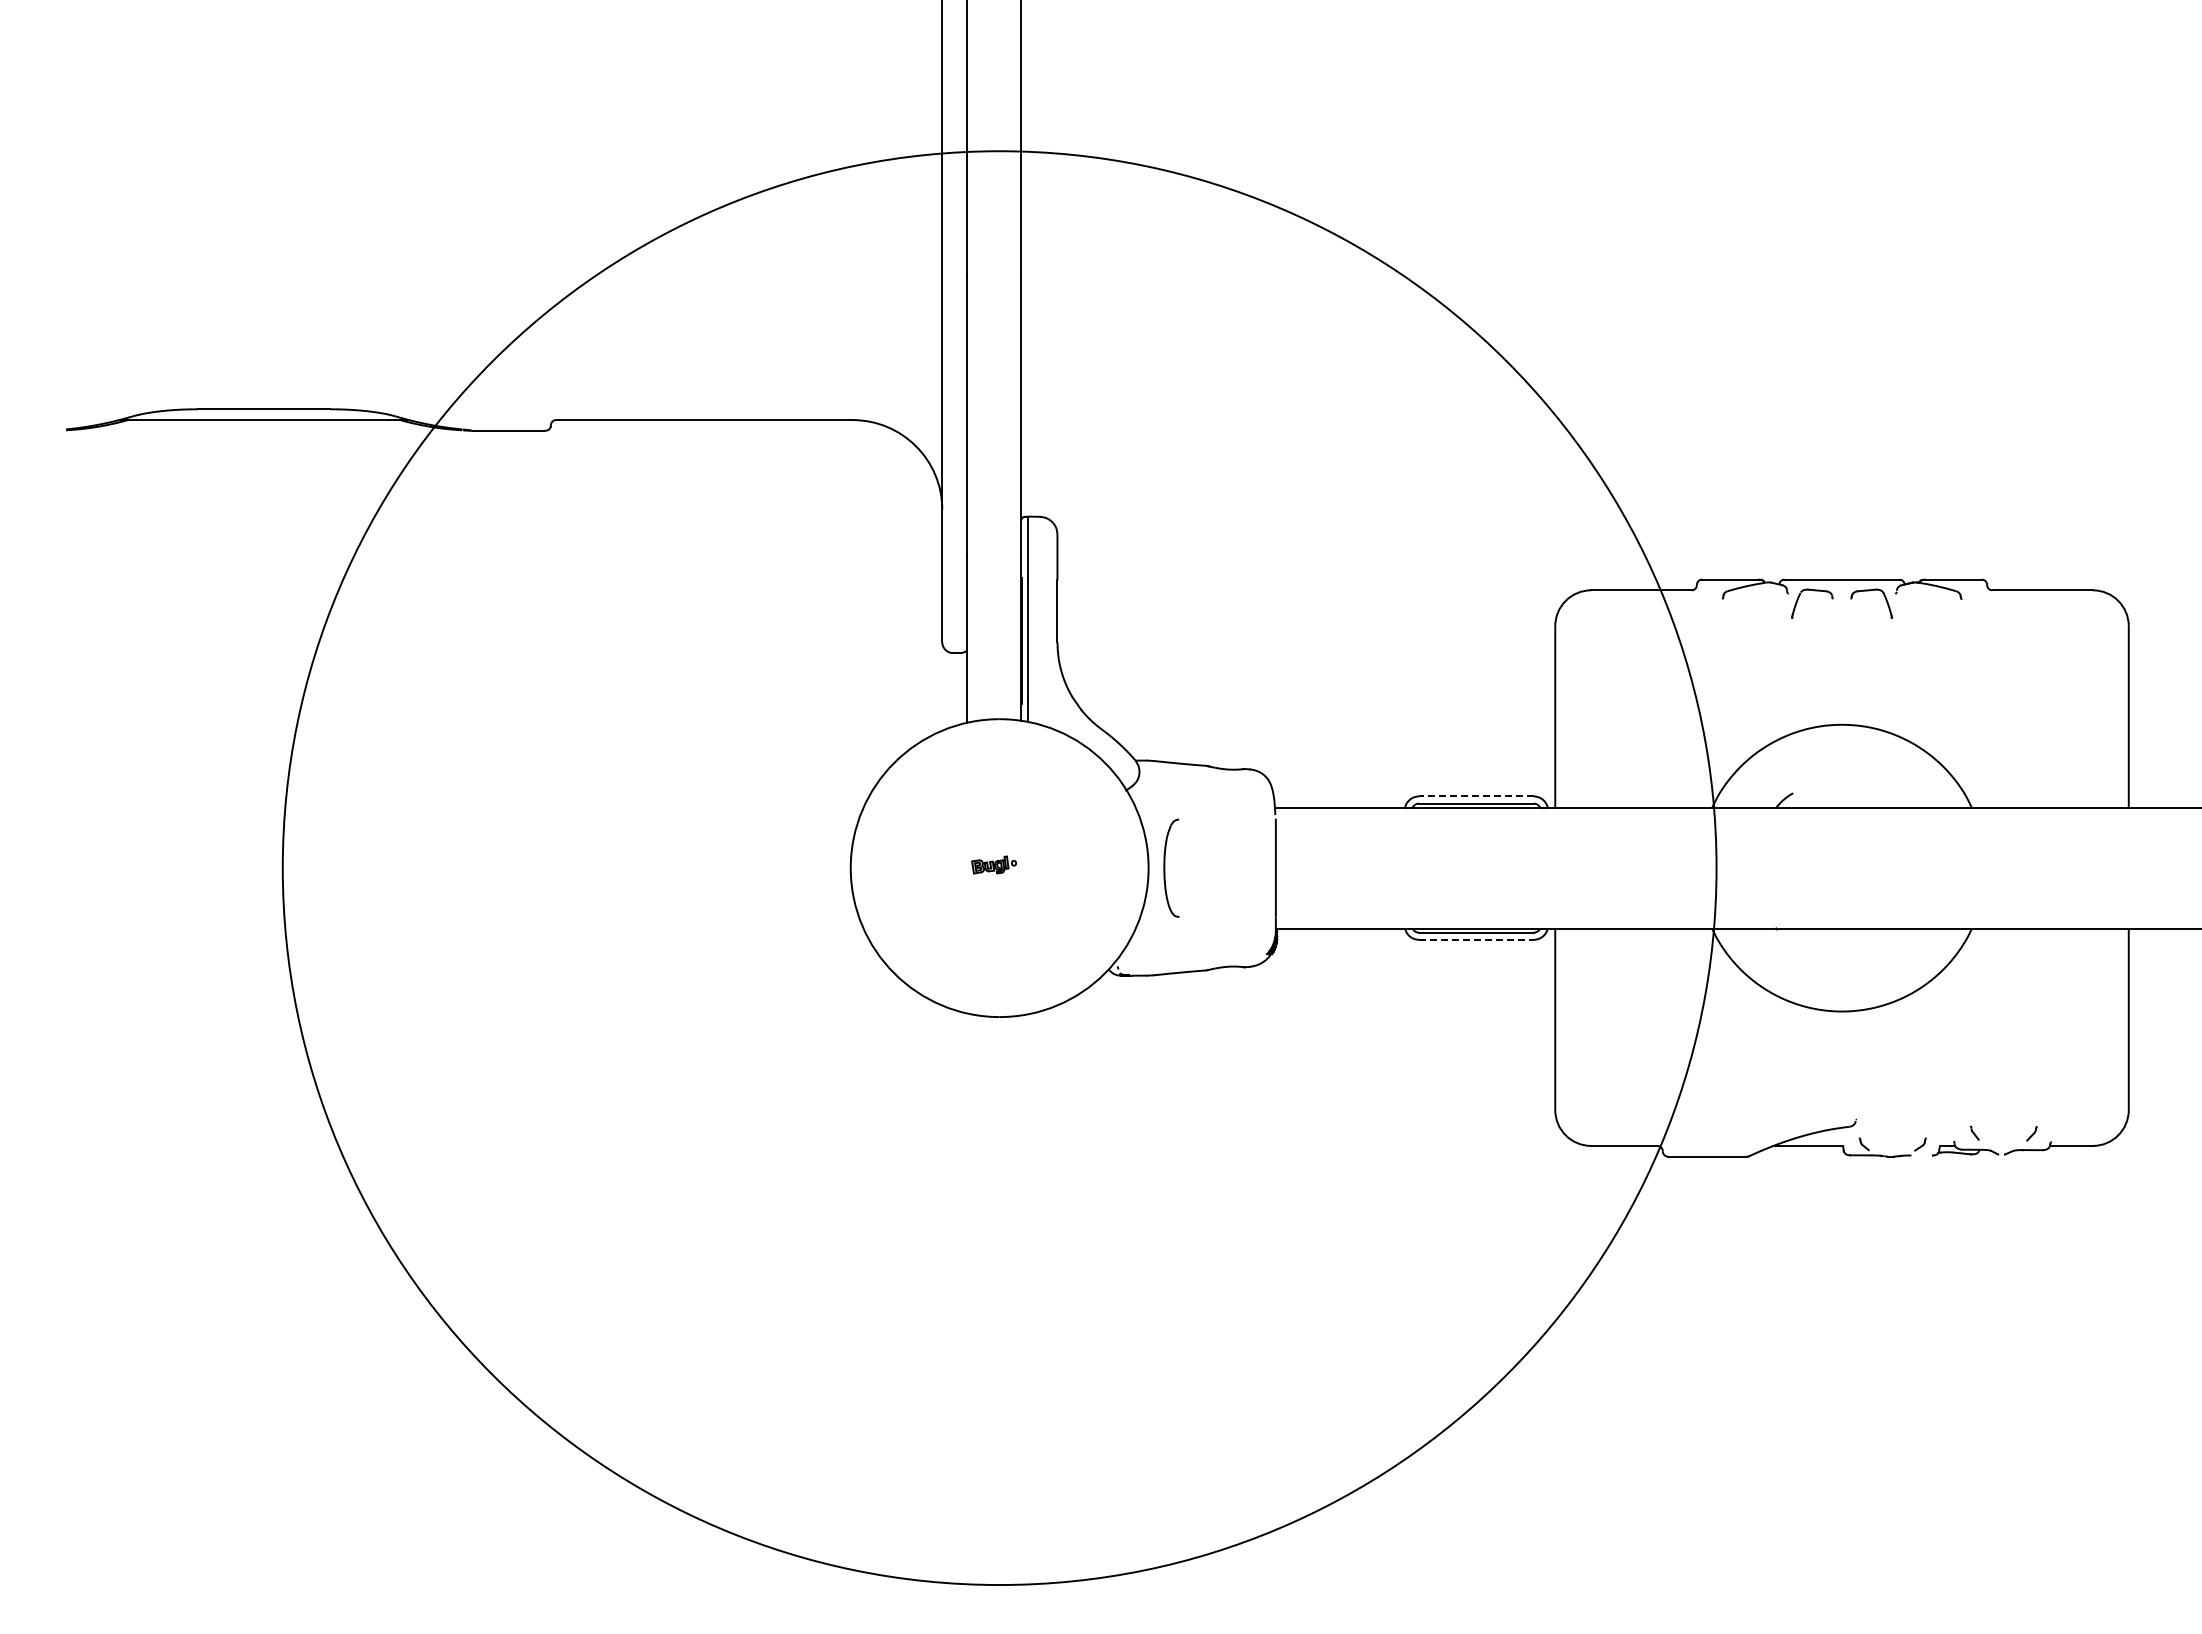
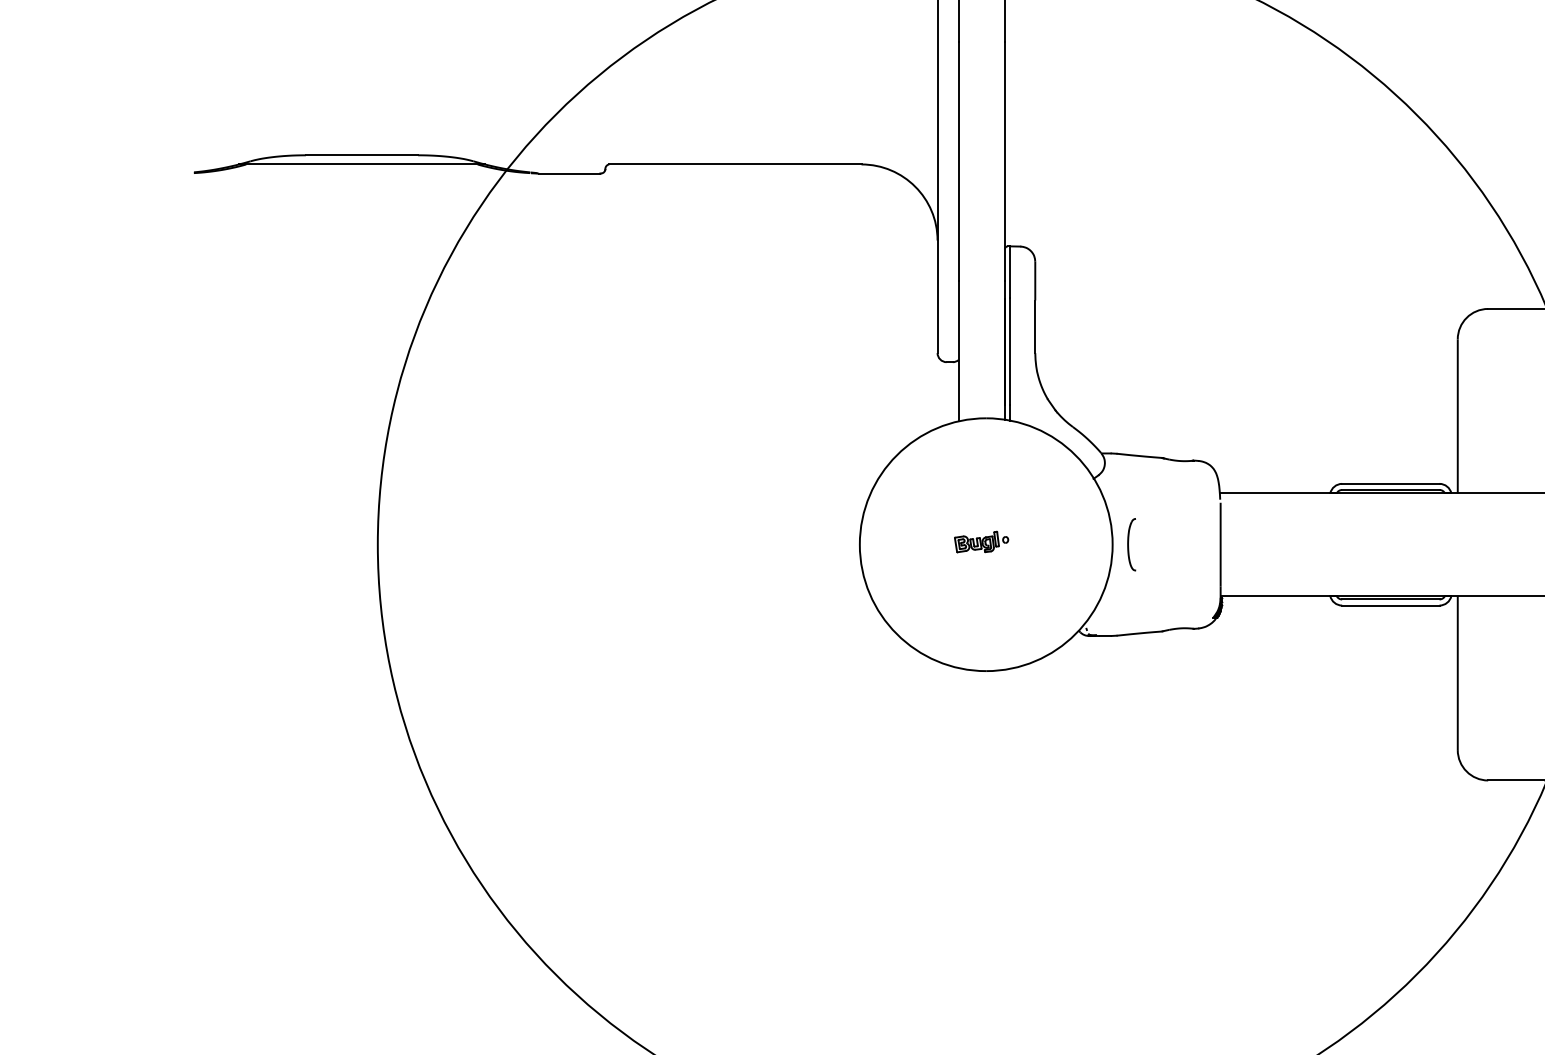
line: (1475, 796) -> (1390, 483), dashed -> solid
part: (993, 864) -> (981, 541), size x1.43
part: (1170, 867) -> (1131, 544), size x0.62
line: (1476, 939) -> (1390, 605), dashed -> solid

